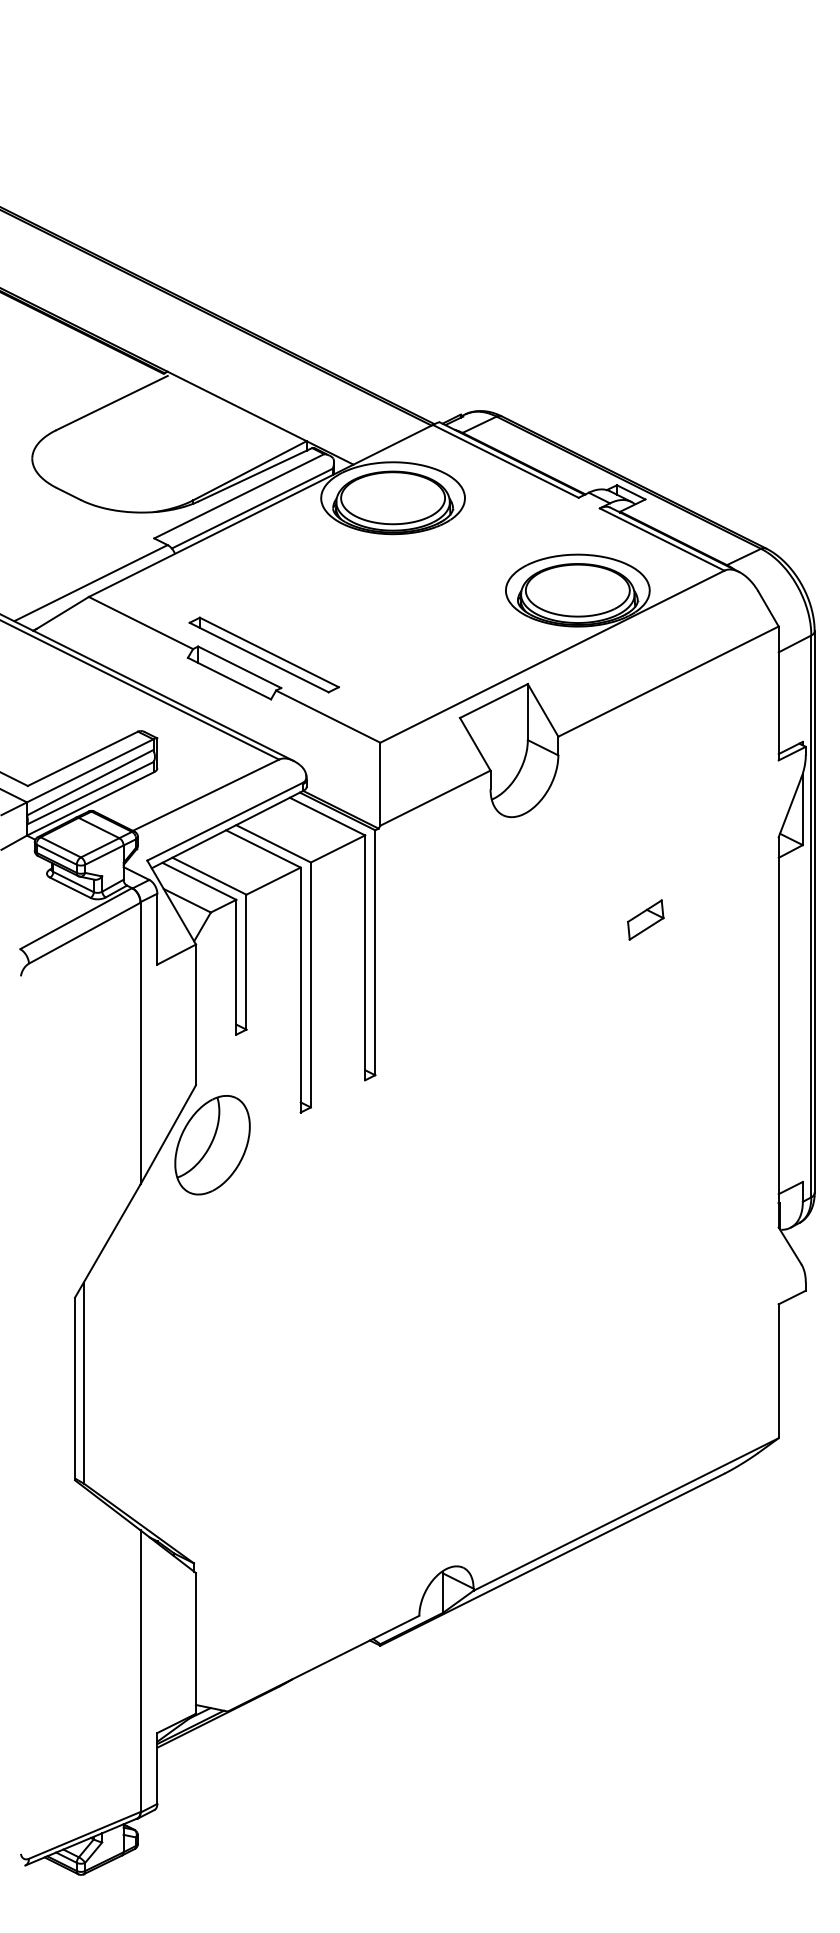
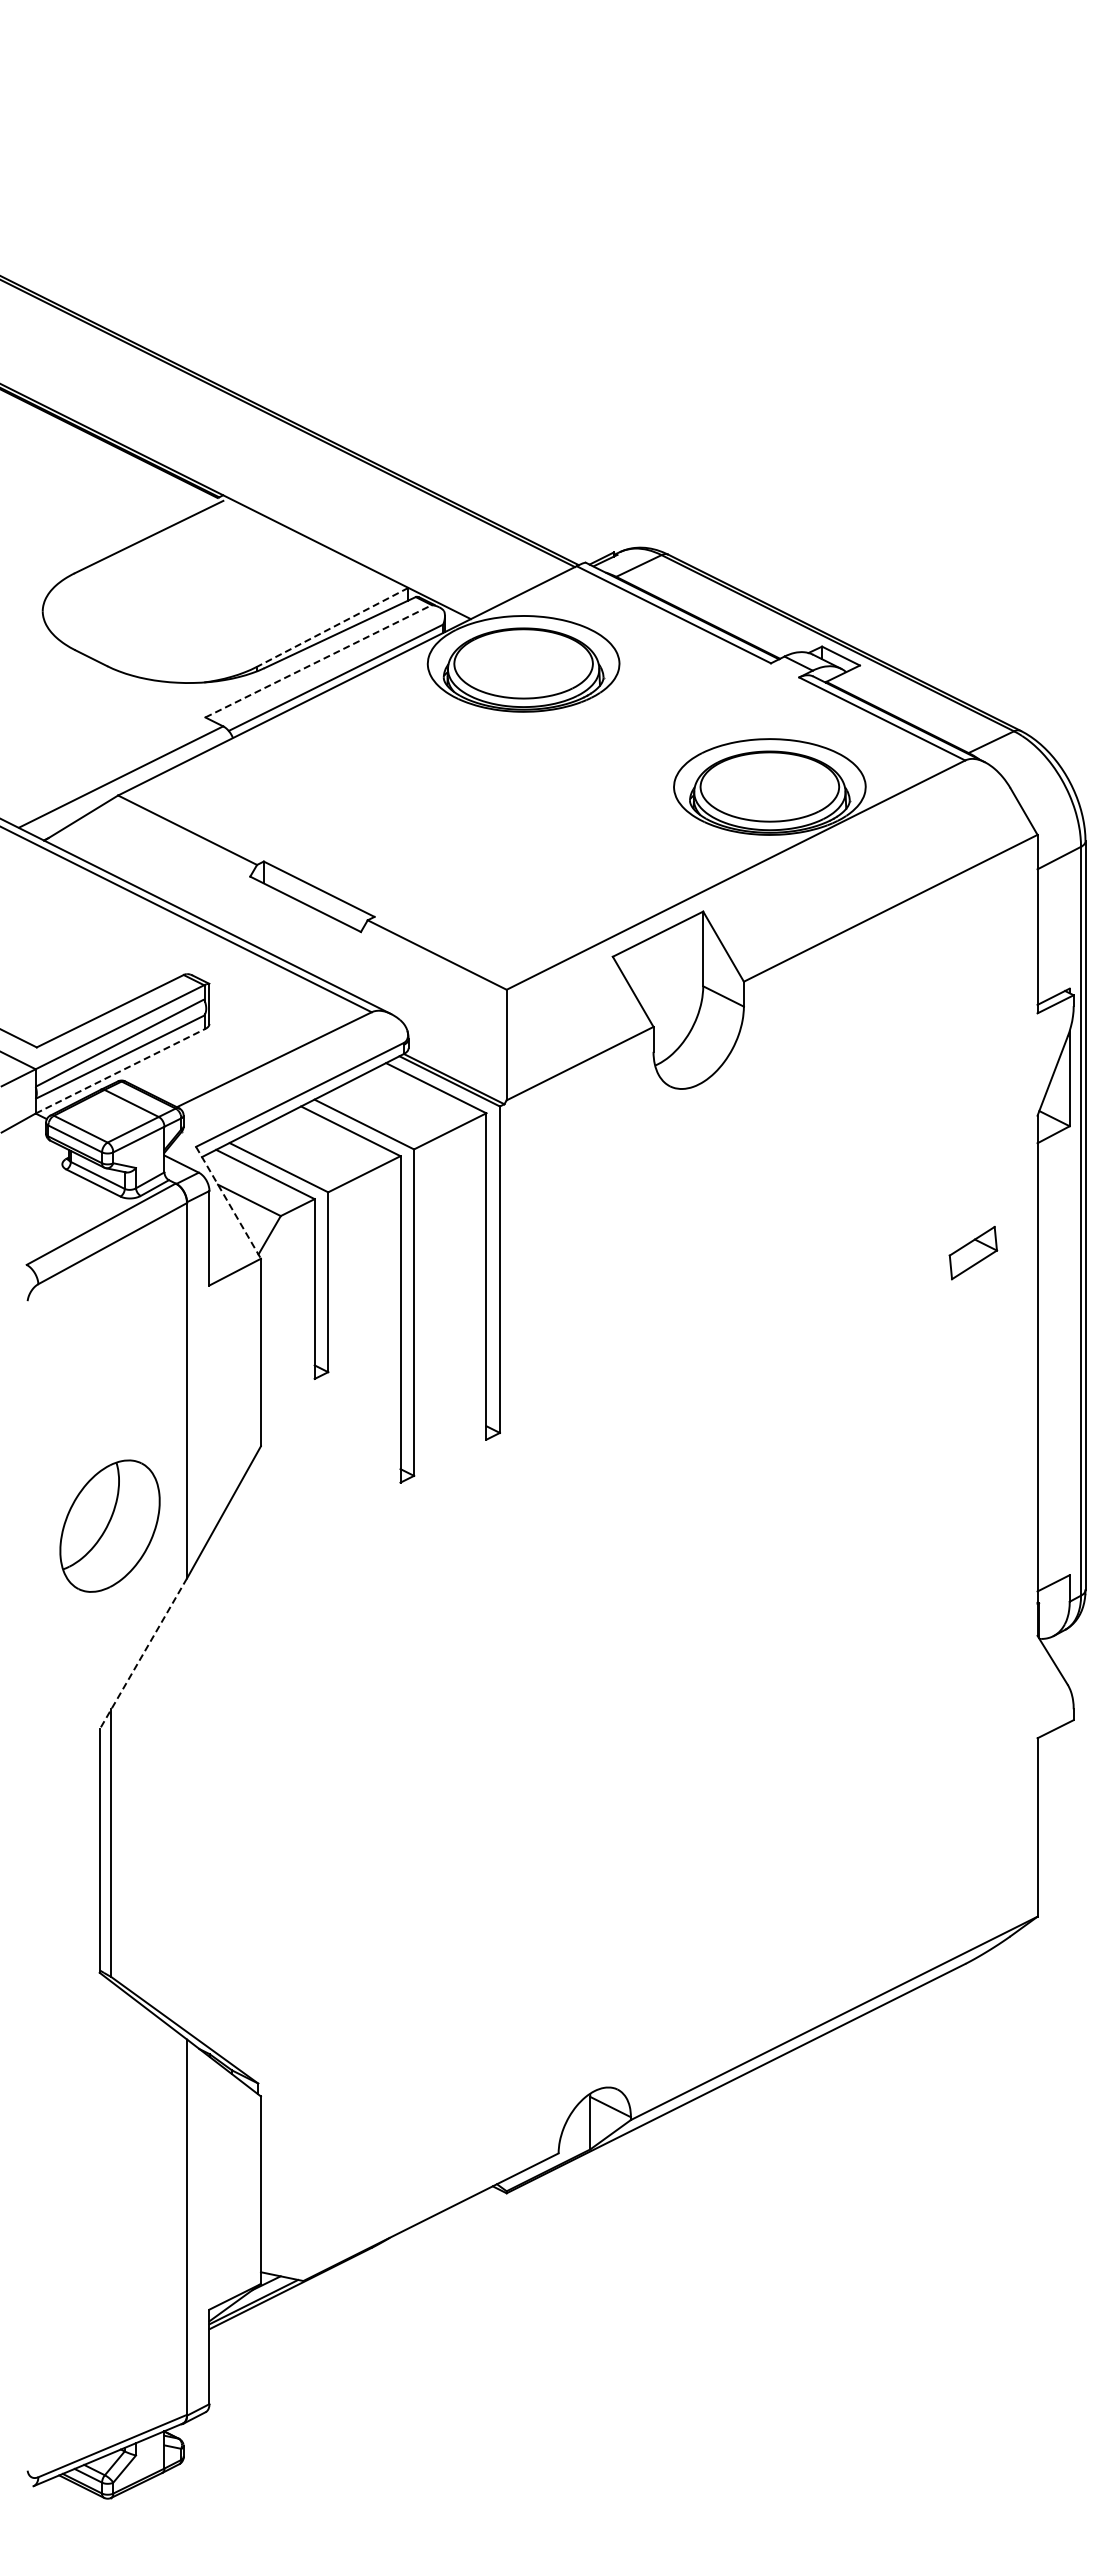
line: (249, 470) -> (332, 627), solid -> dashed
line: (239, 496) -> (319, 661), solid -> dashed
part: (263, 654) -> (351, 872), removed
line: (90, 804) -> (120, 1071), solid -> dashed
line: (171, 902) -> (228, 1202), solid -> dashed
part: (645, 920) -> (973, 1253), moved
part: (212, 1144) -> (109, 1525), moved
line: (107, 1241) -> (143, 1654), solid -> dashed

